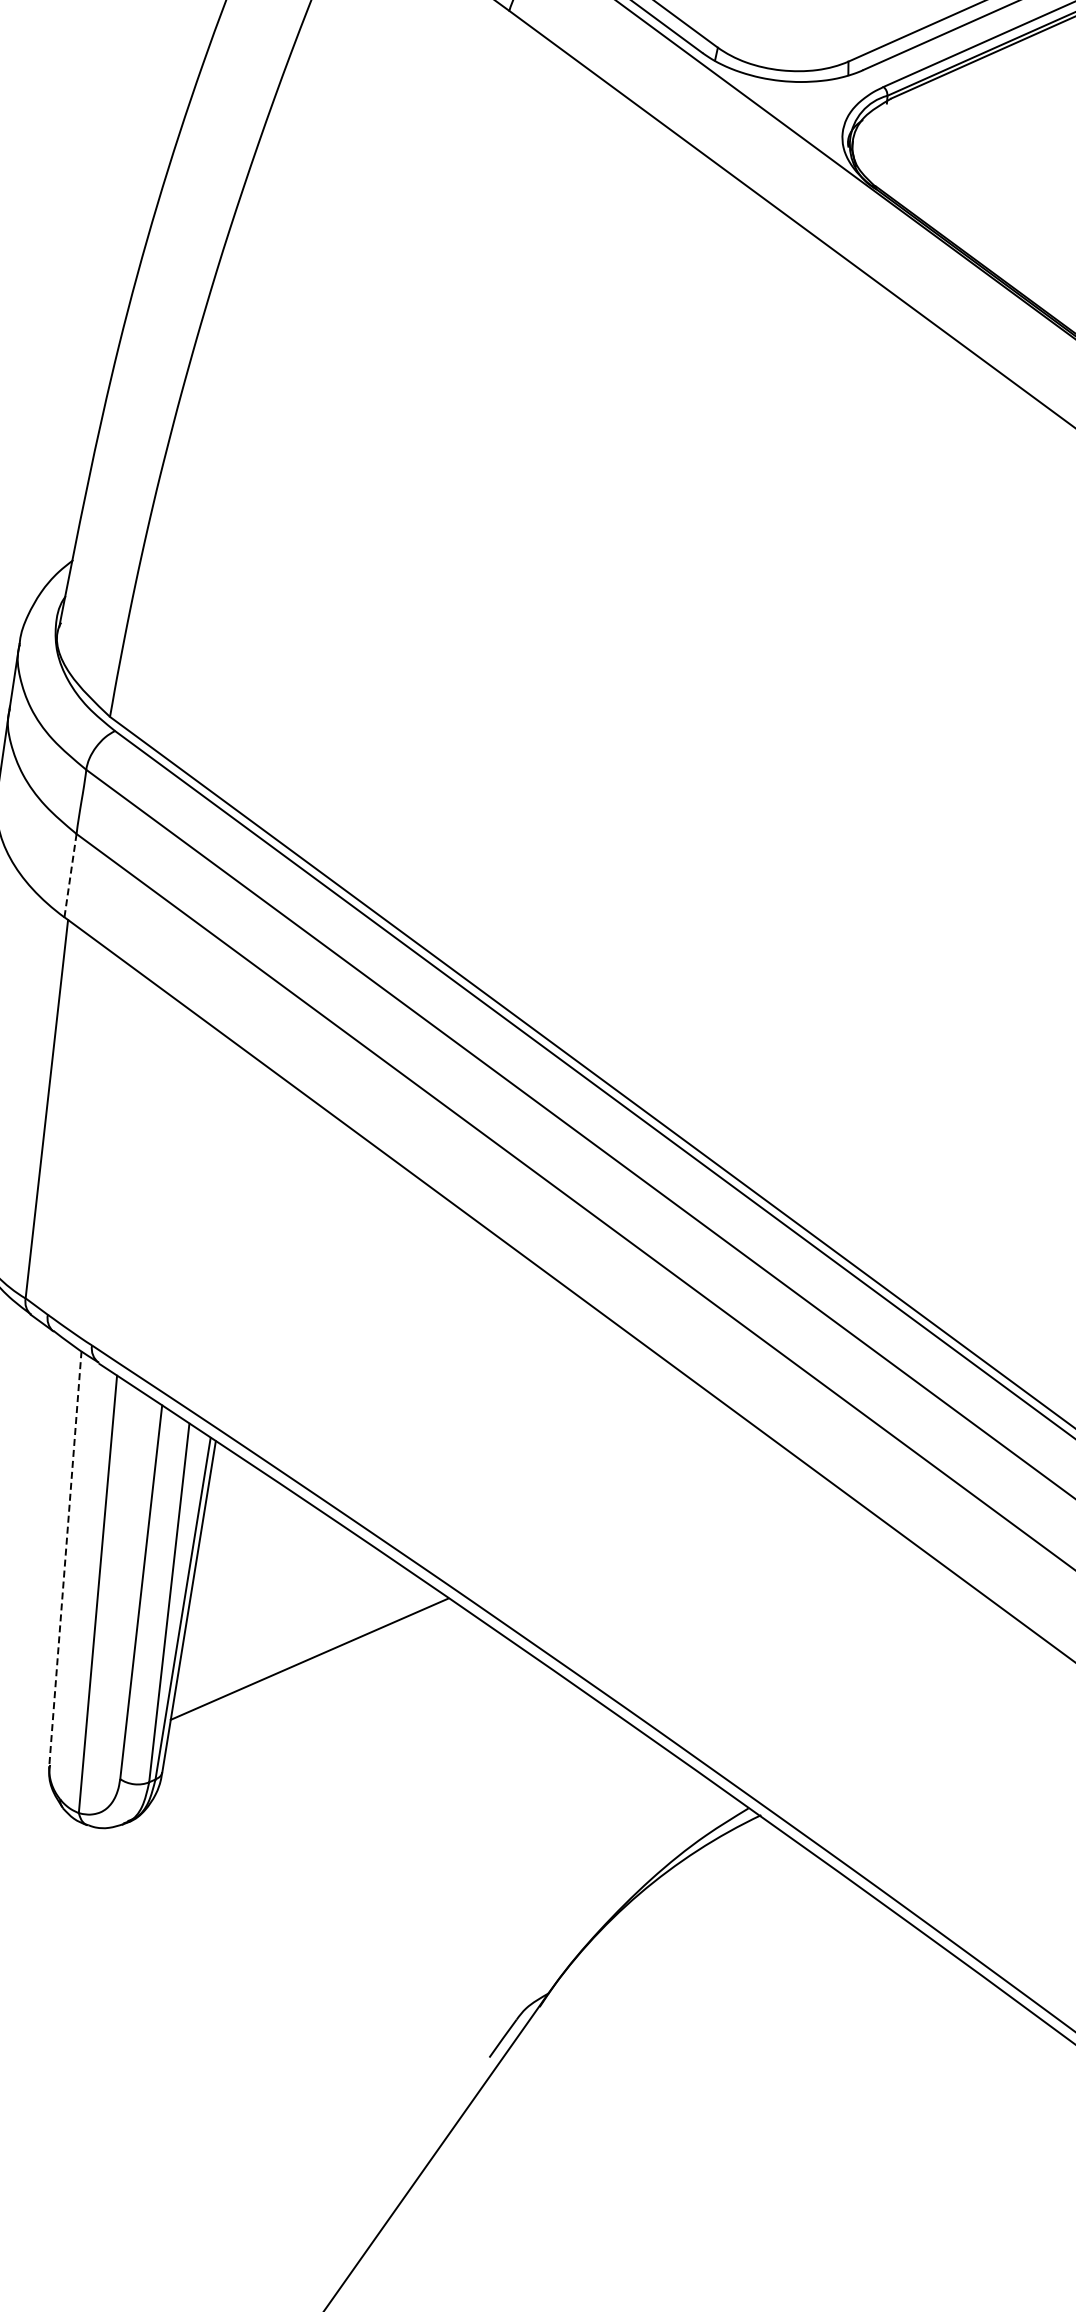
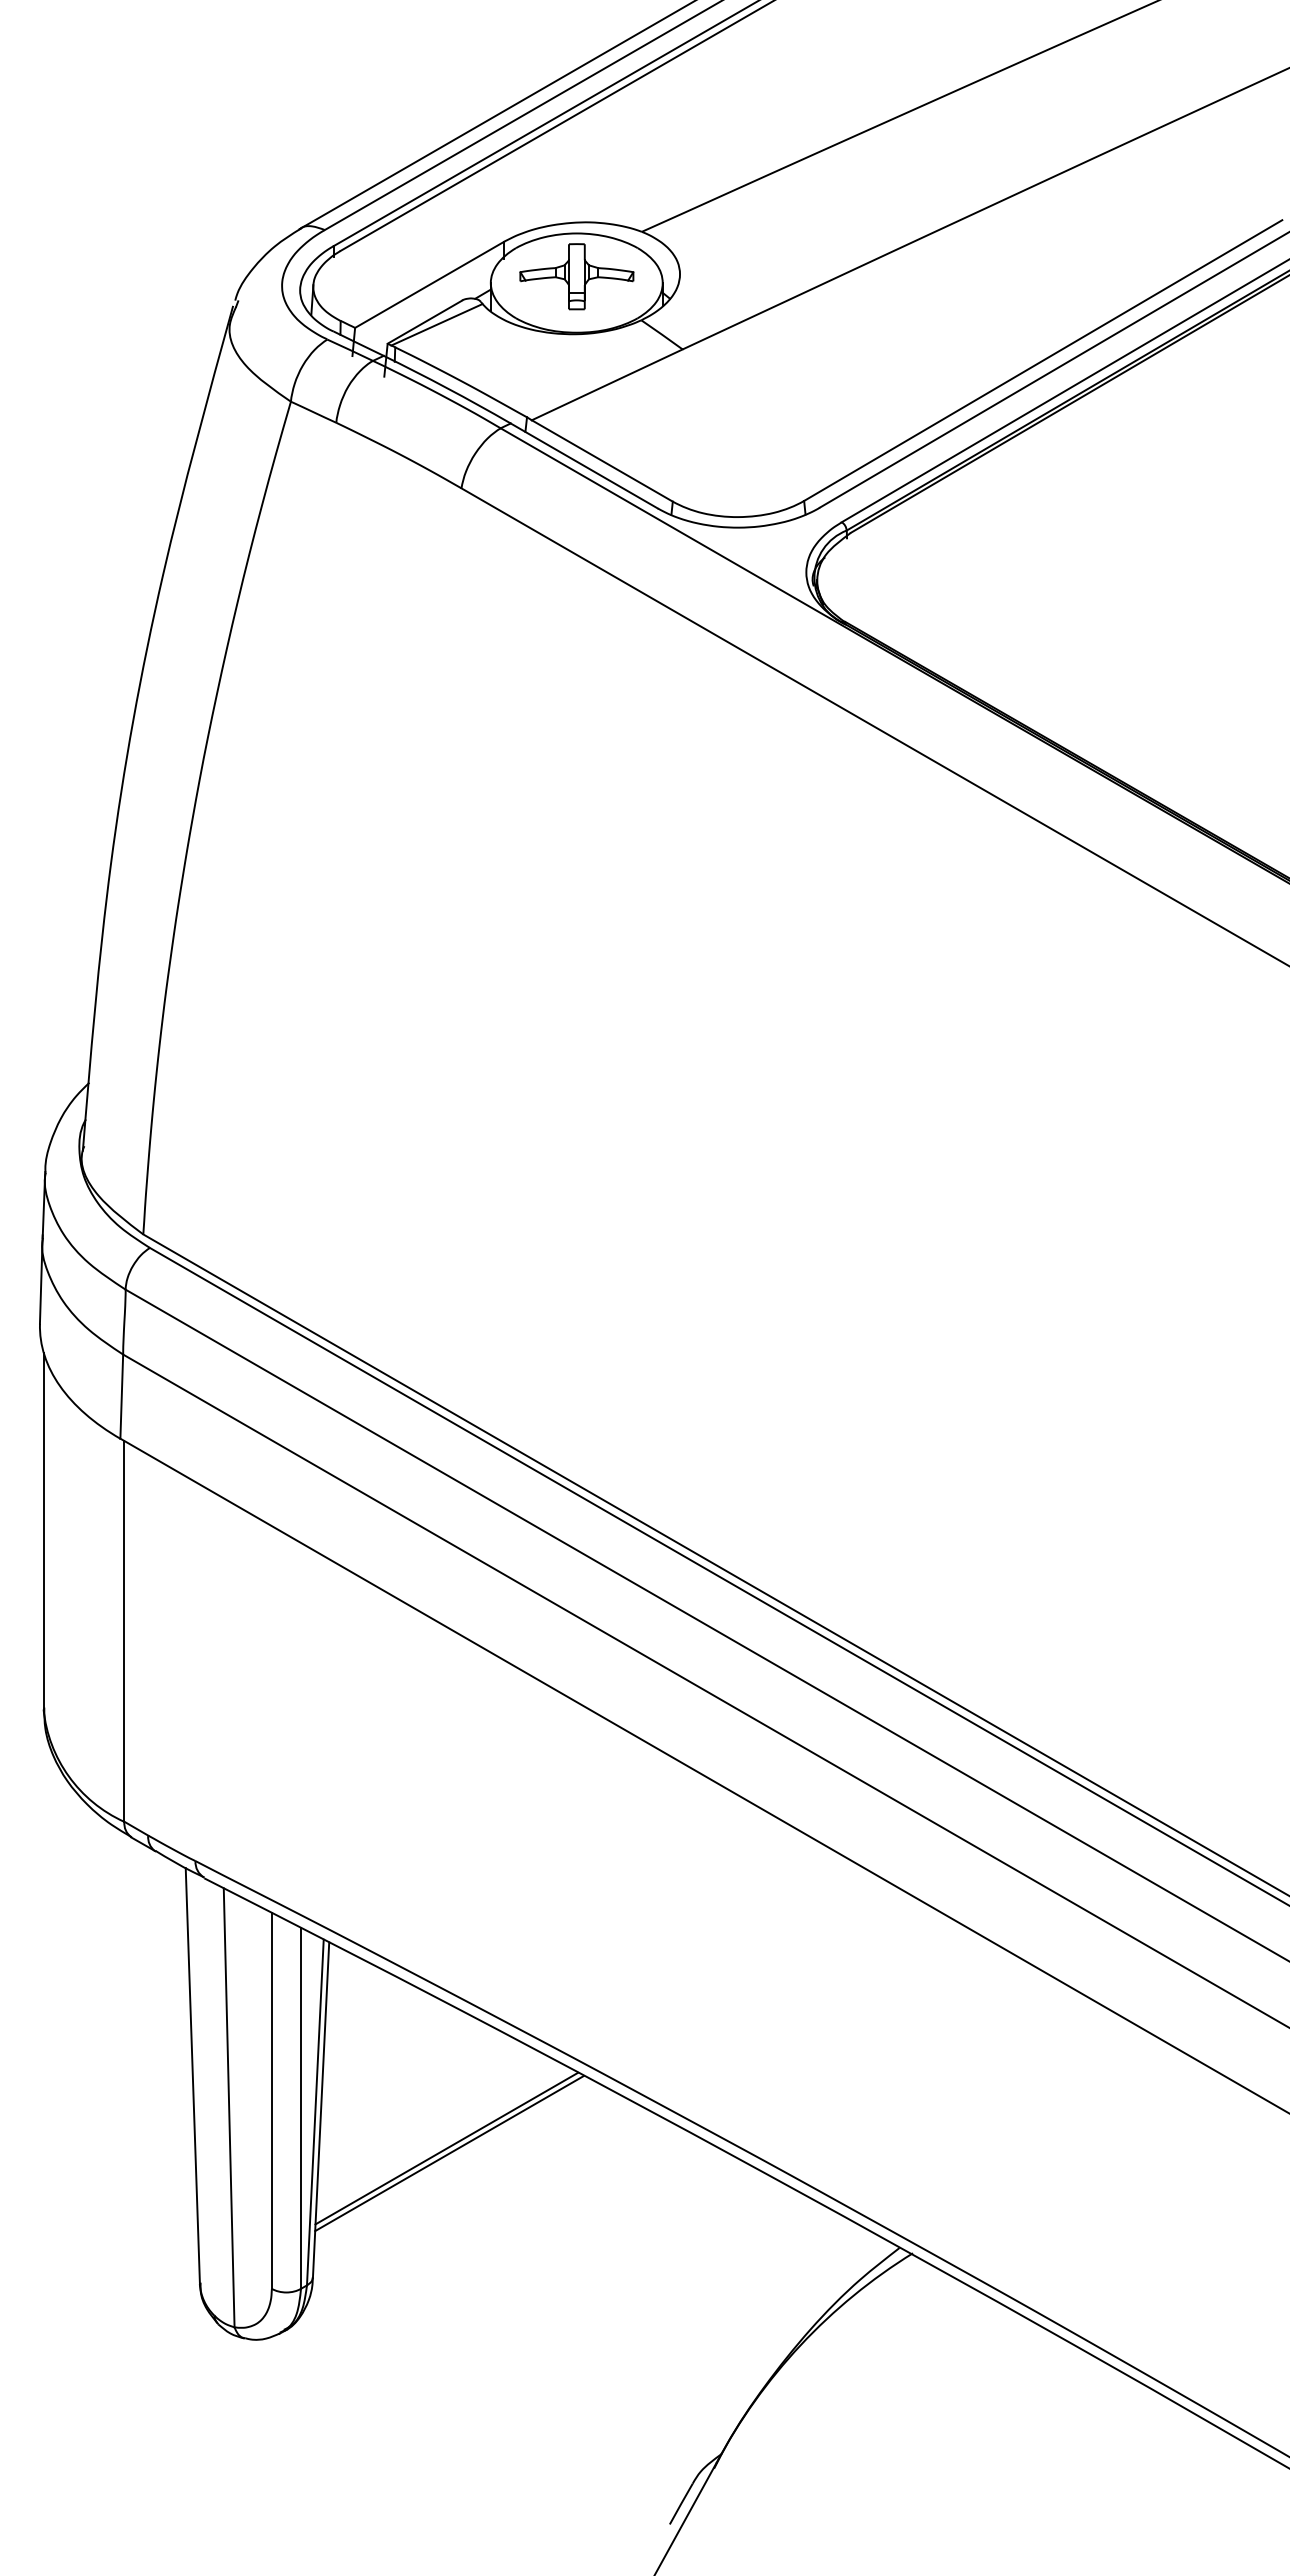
line: (70, 876) -> (121, 1397), dashed -> solid
line: (65, 1559) -> (192, 2076), dashed -> solid
line: (311, 1664) -> (449, 2153), added

